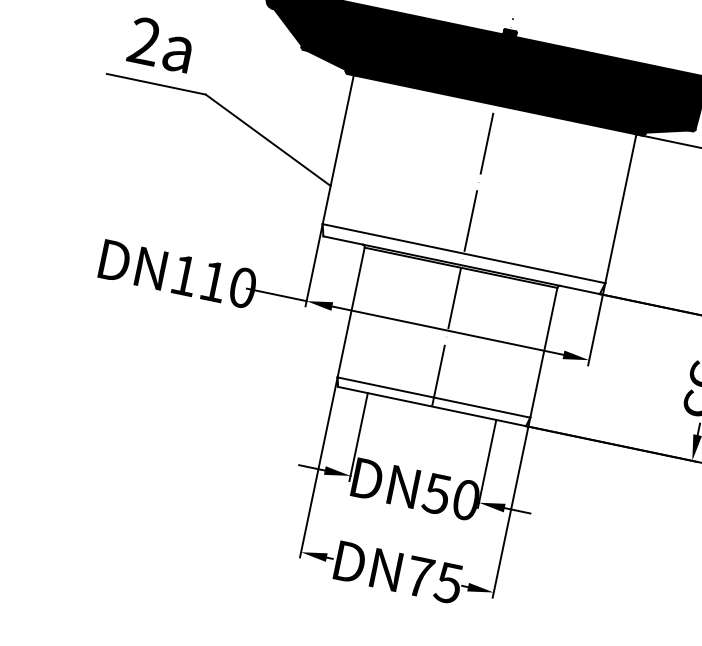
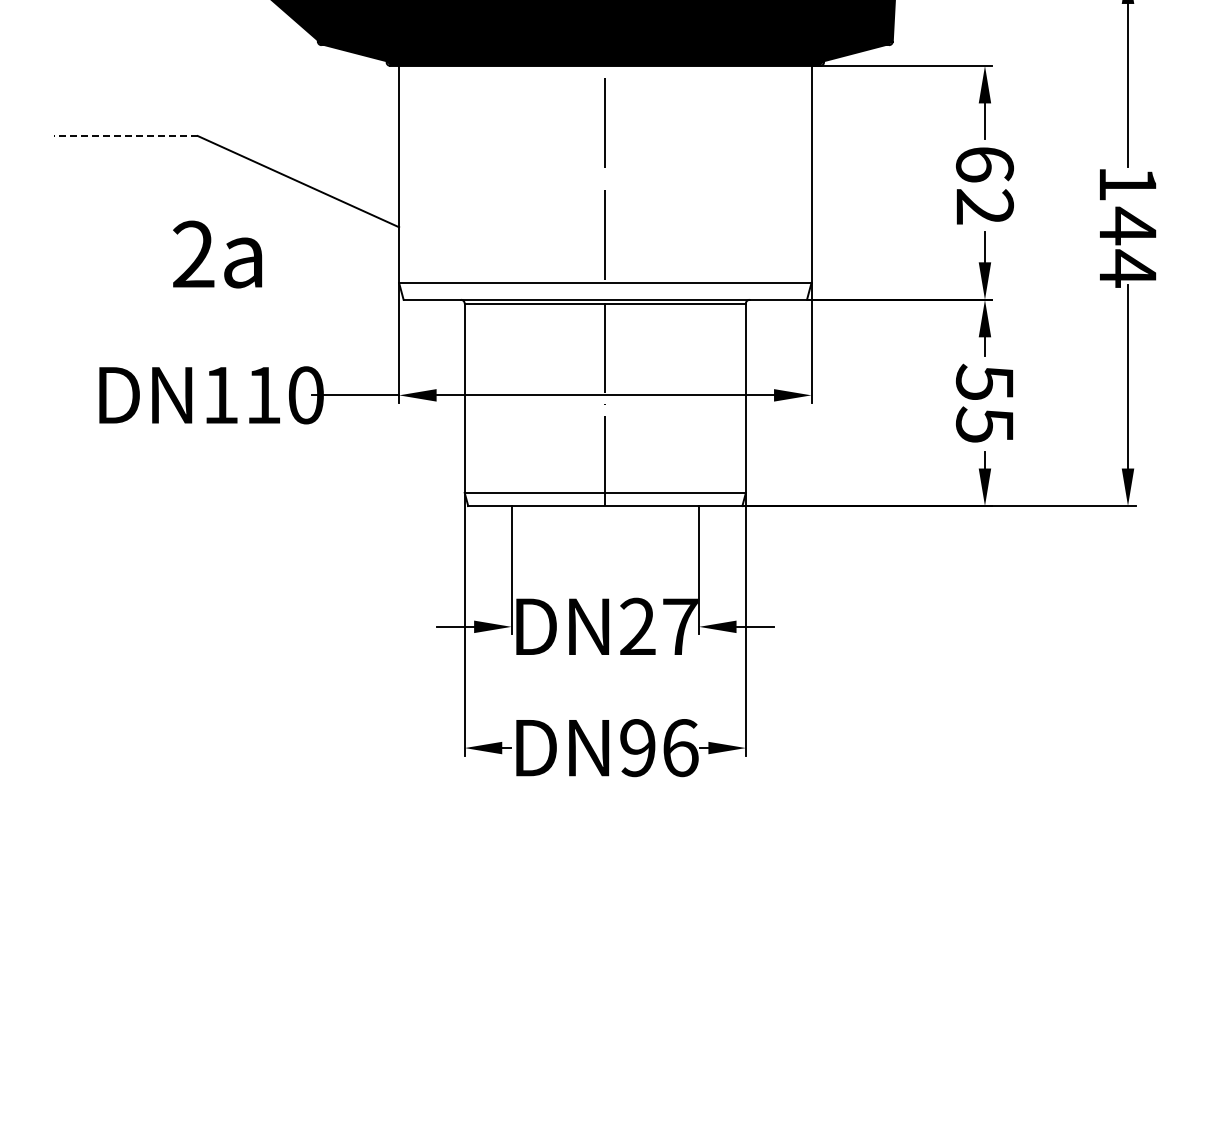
text: (160, 44) -> (217, 254), moved
line: (156, 84) -> (125, 136), solid -> dashed
text: (451, 496) -> (658, 626), DN50 -> DN27
text: (434, 580) -> (659, 748), DN75 -> DN96

